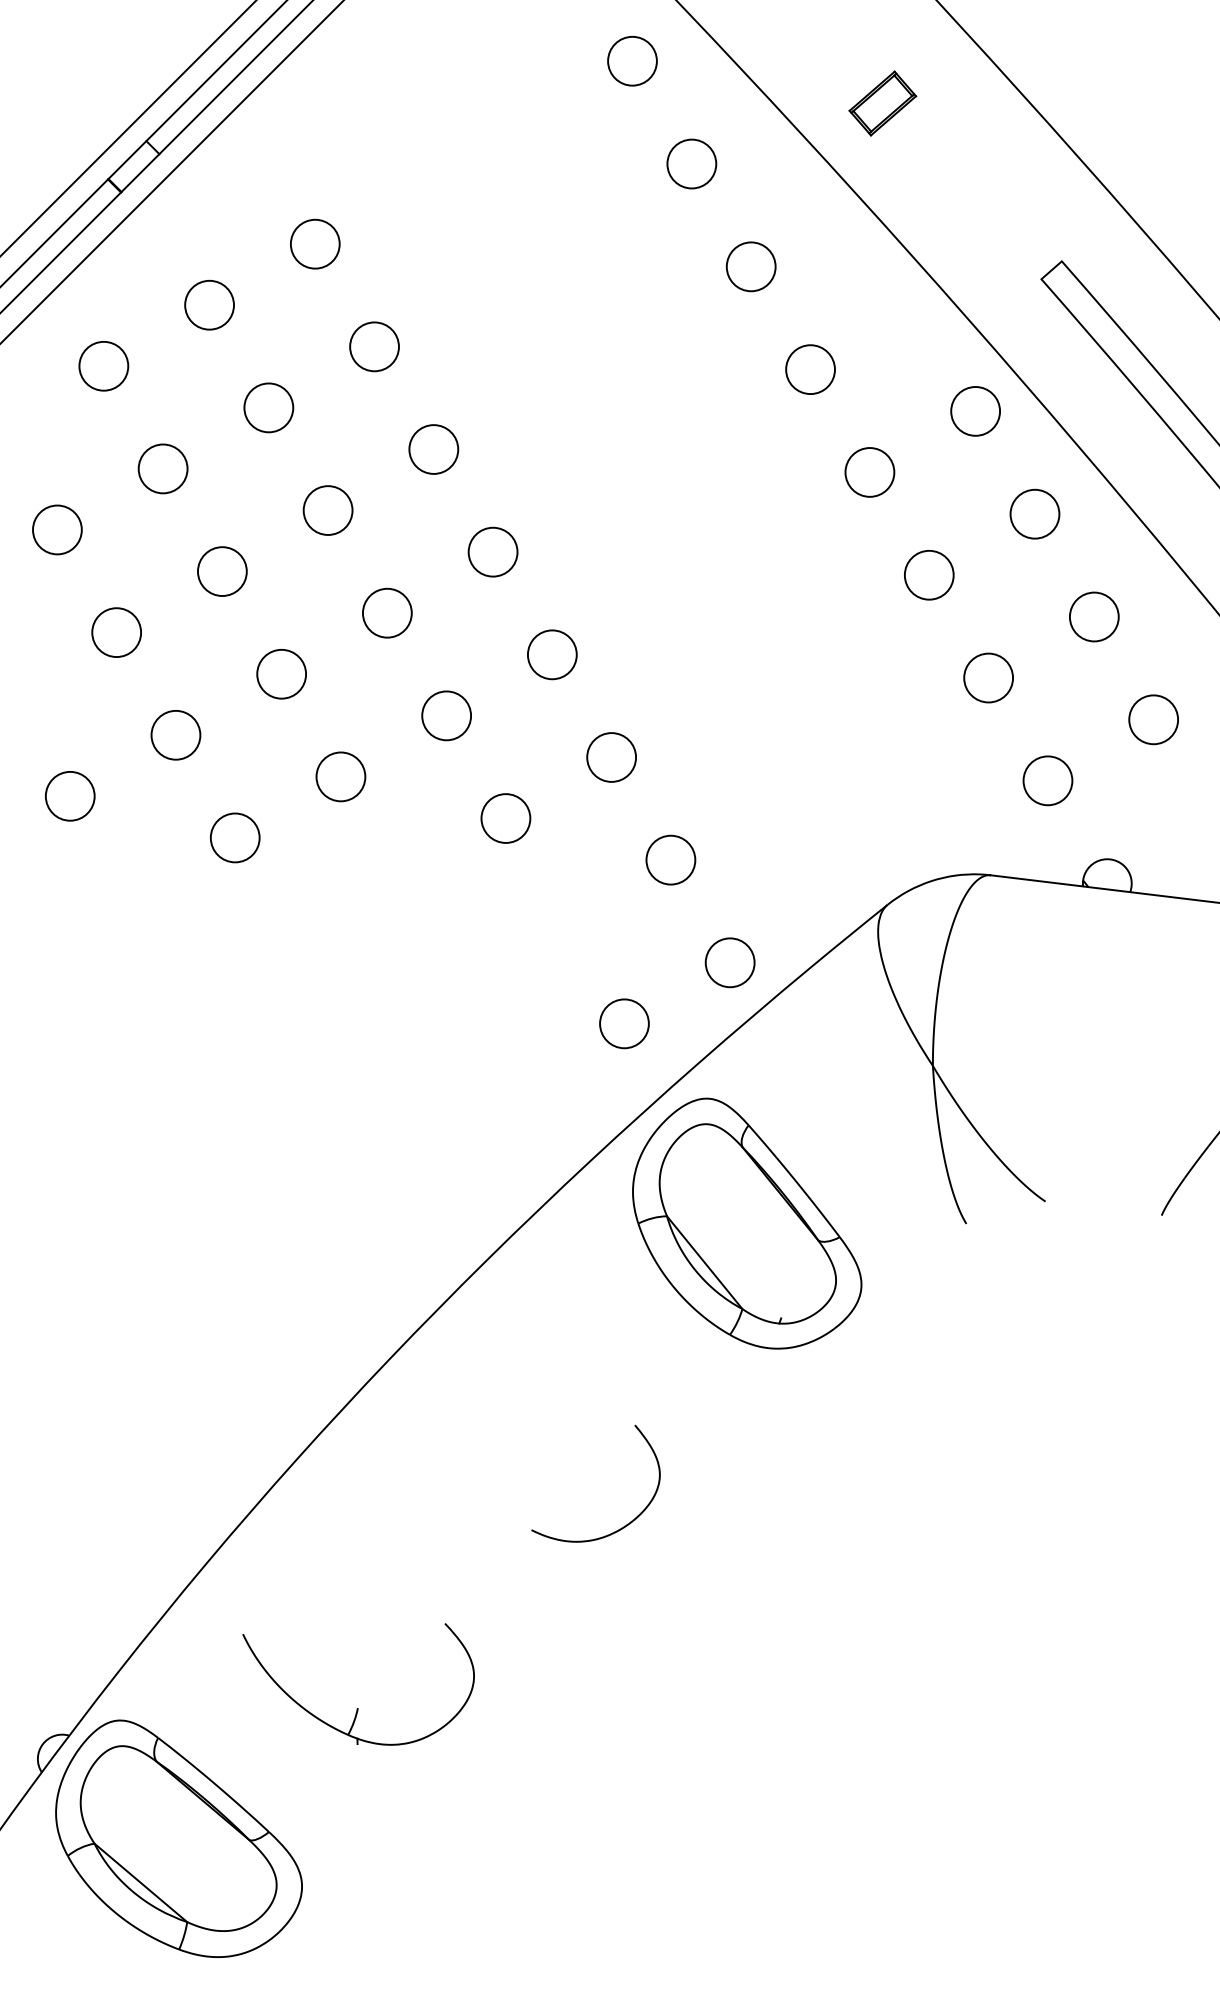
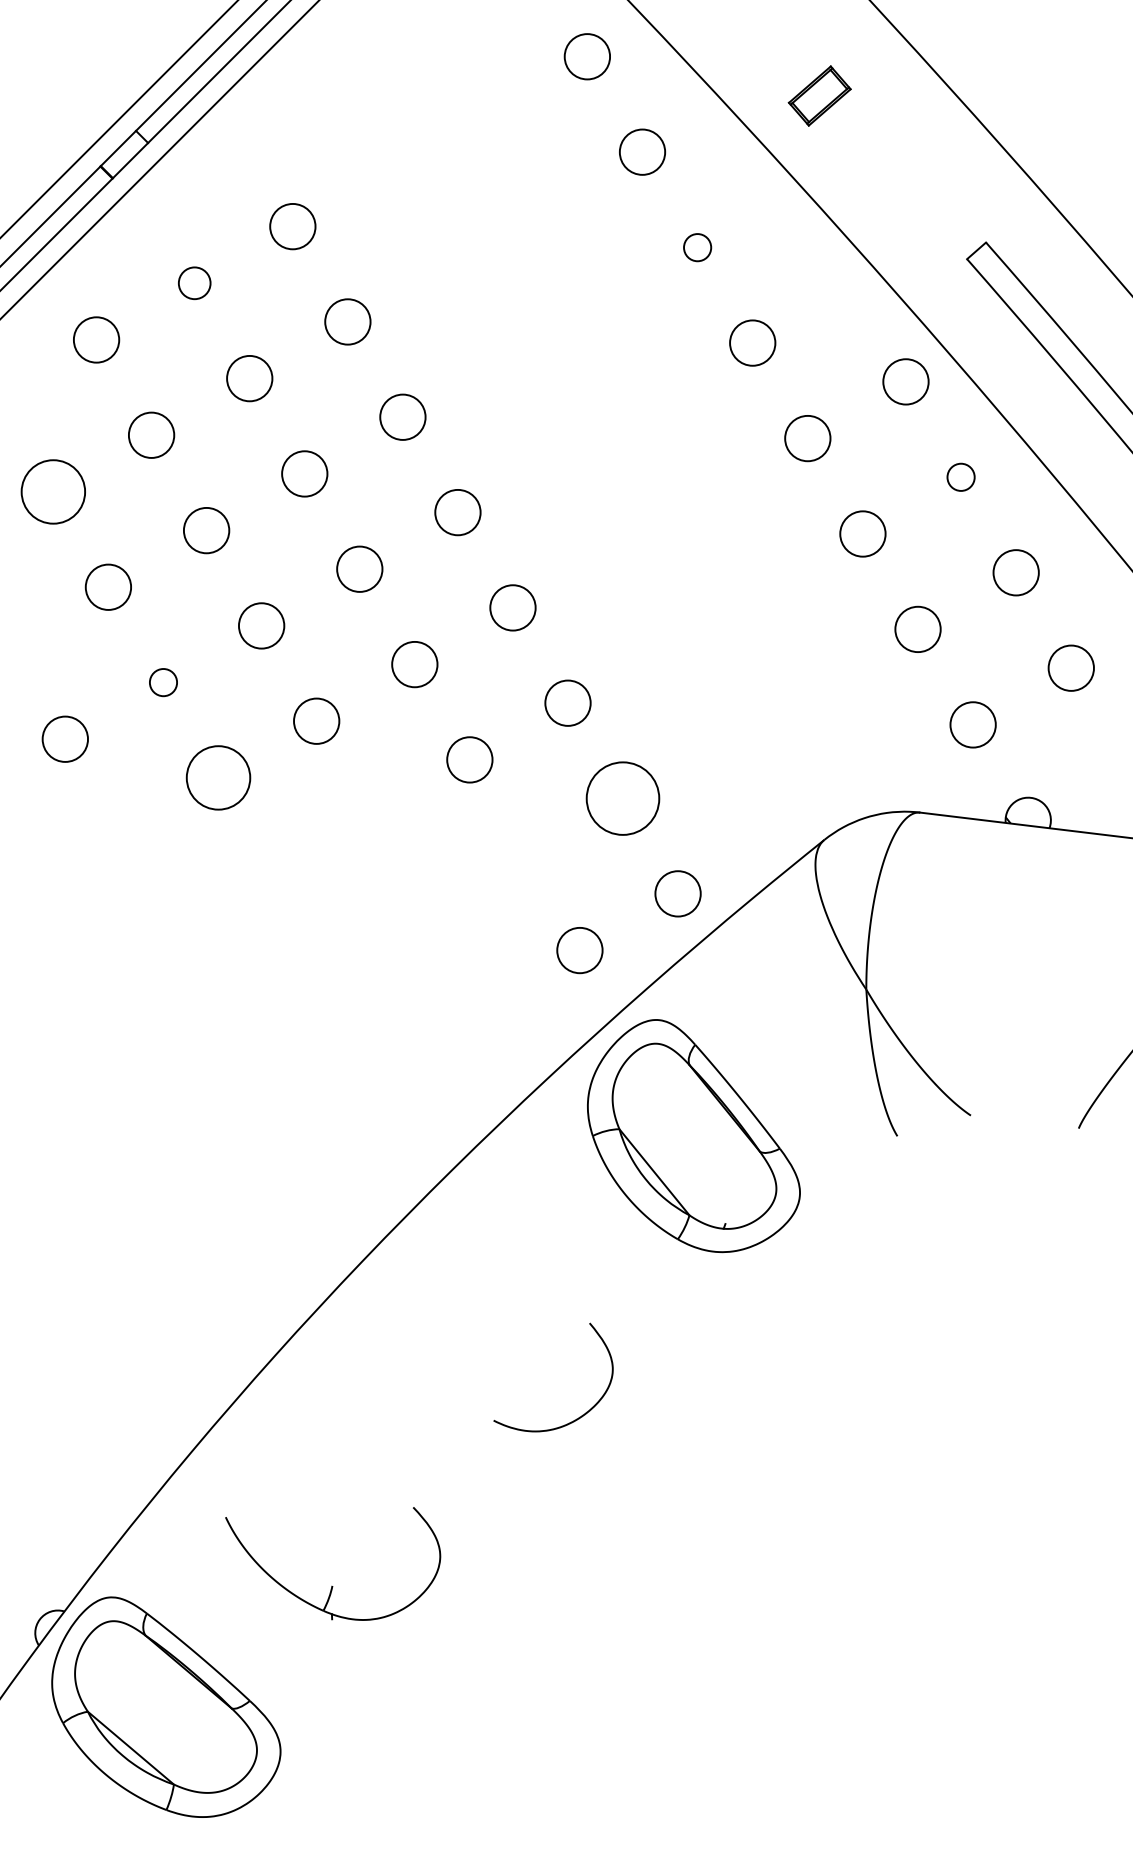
circle: (750, 266) -> (696, 247), size x0.6
circle: (209, 304) -> (194, 282), size x0.7
circle: (1034, 513) -> (960, 476), size x0.6
circle: (57, 529) -> (53, 491), size x1.4
circle: (175, 734) -> (163, 681), size x0.6
circle: (234, 837) -> (217, 777), size x1.4
circle: (670, 859) -> (622, 797), size x1.6

